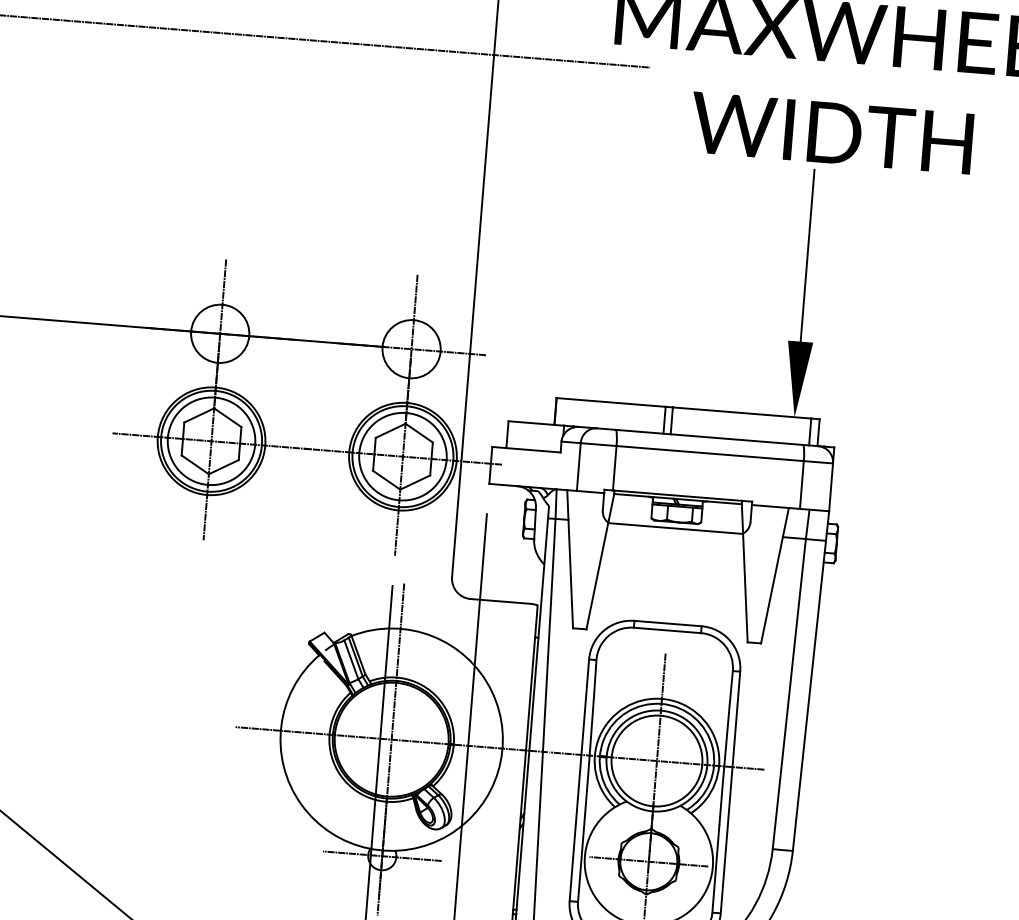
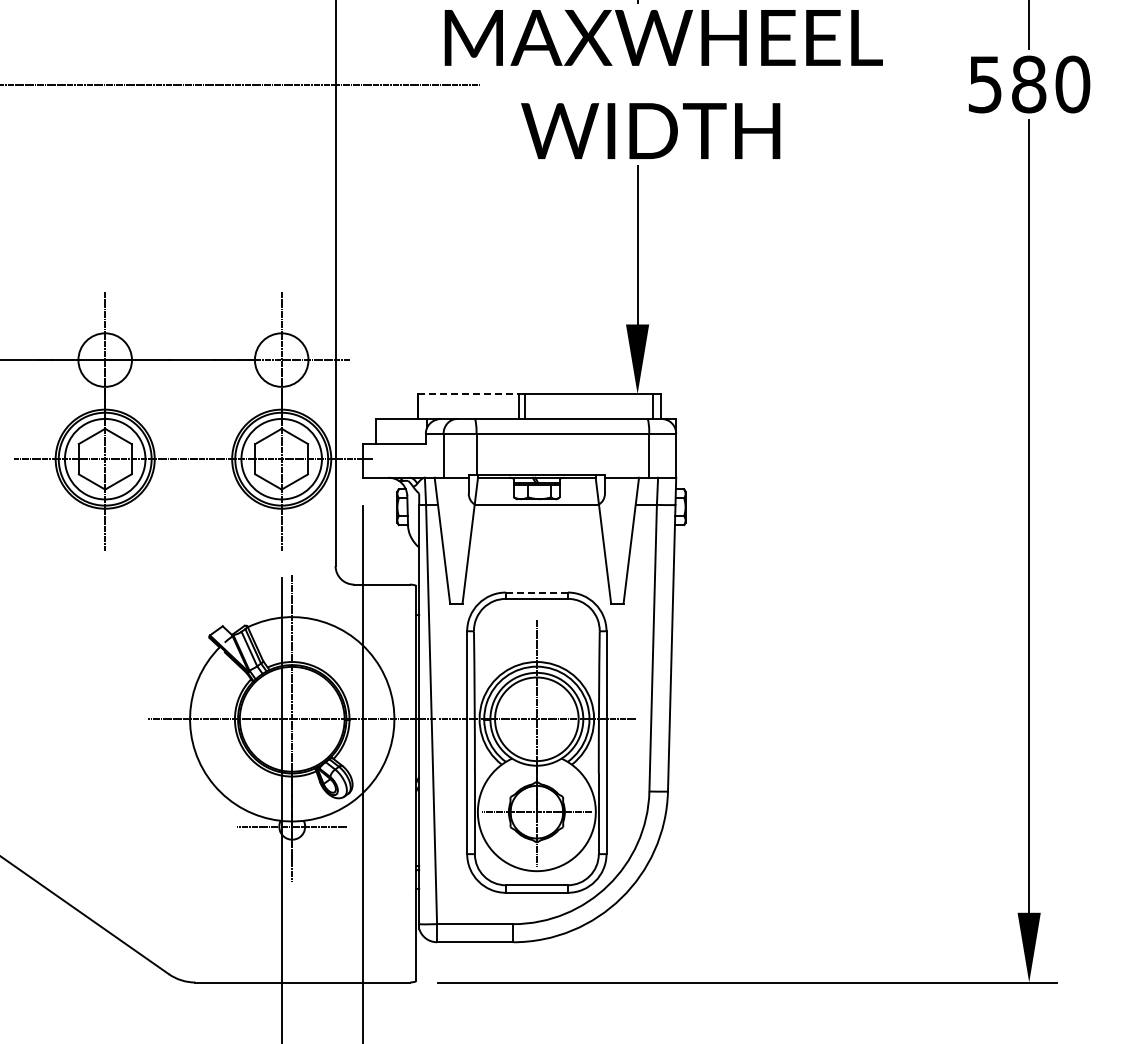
line: (611, 402) -> (468, 394), solid -> dashed
line: (667, 623) -> (536, 592), solid -> dashed

